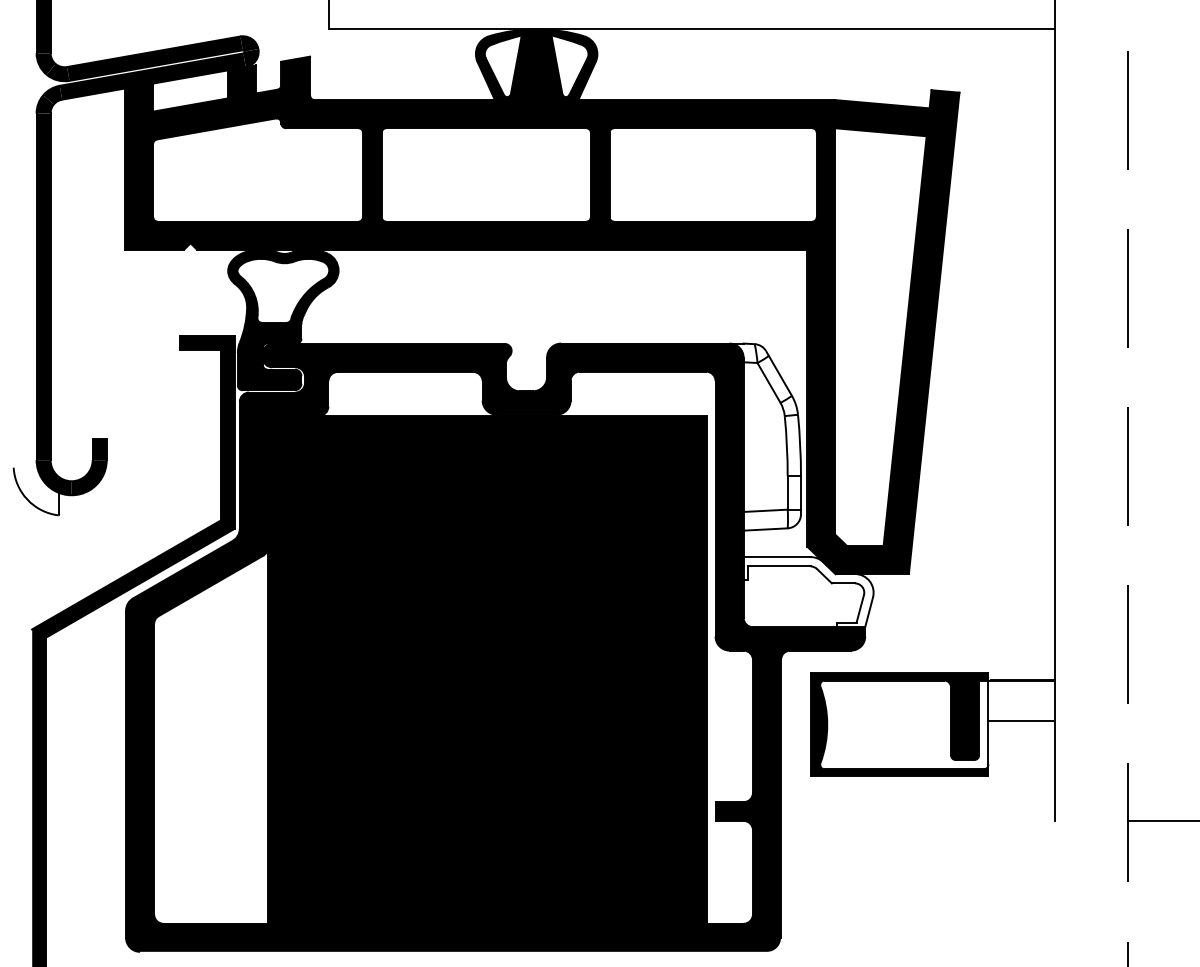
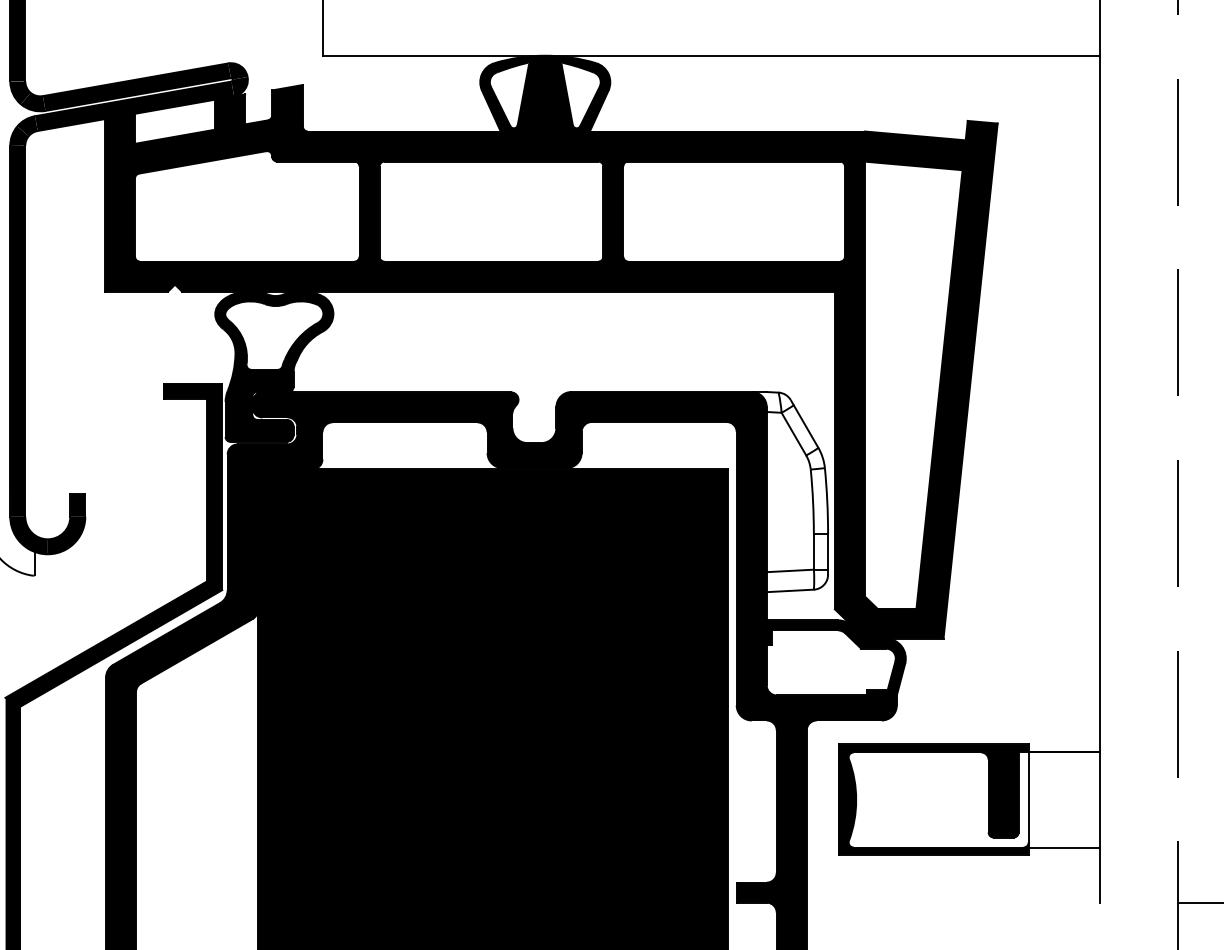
fill: (808, 592) -> (836, 658), added
line: (1021, 721) -> (1064, 847), moved

